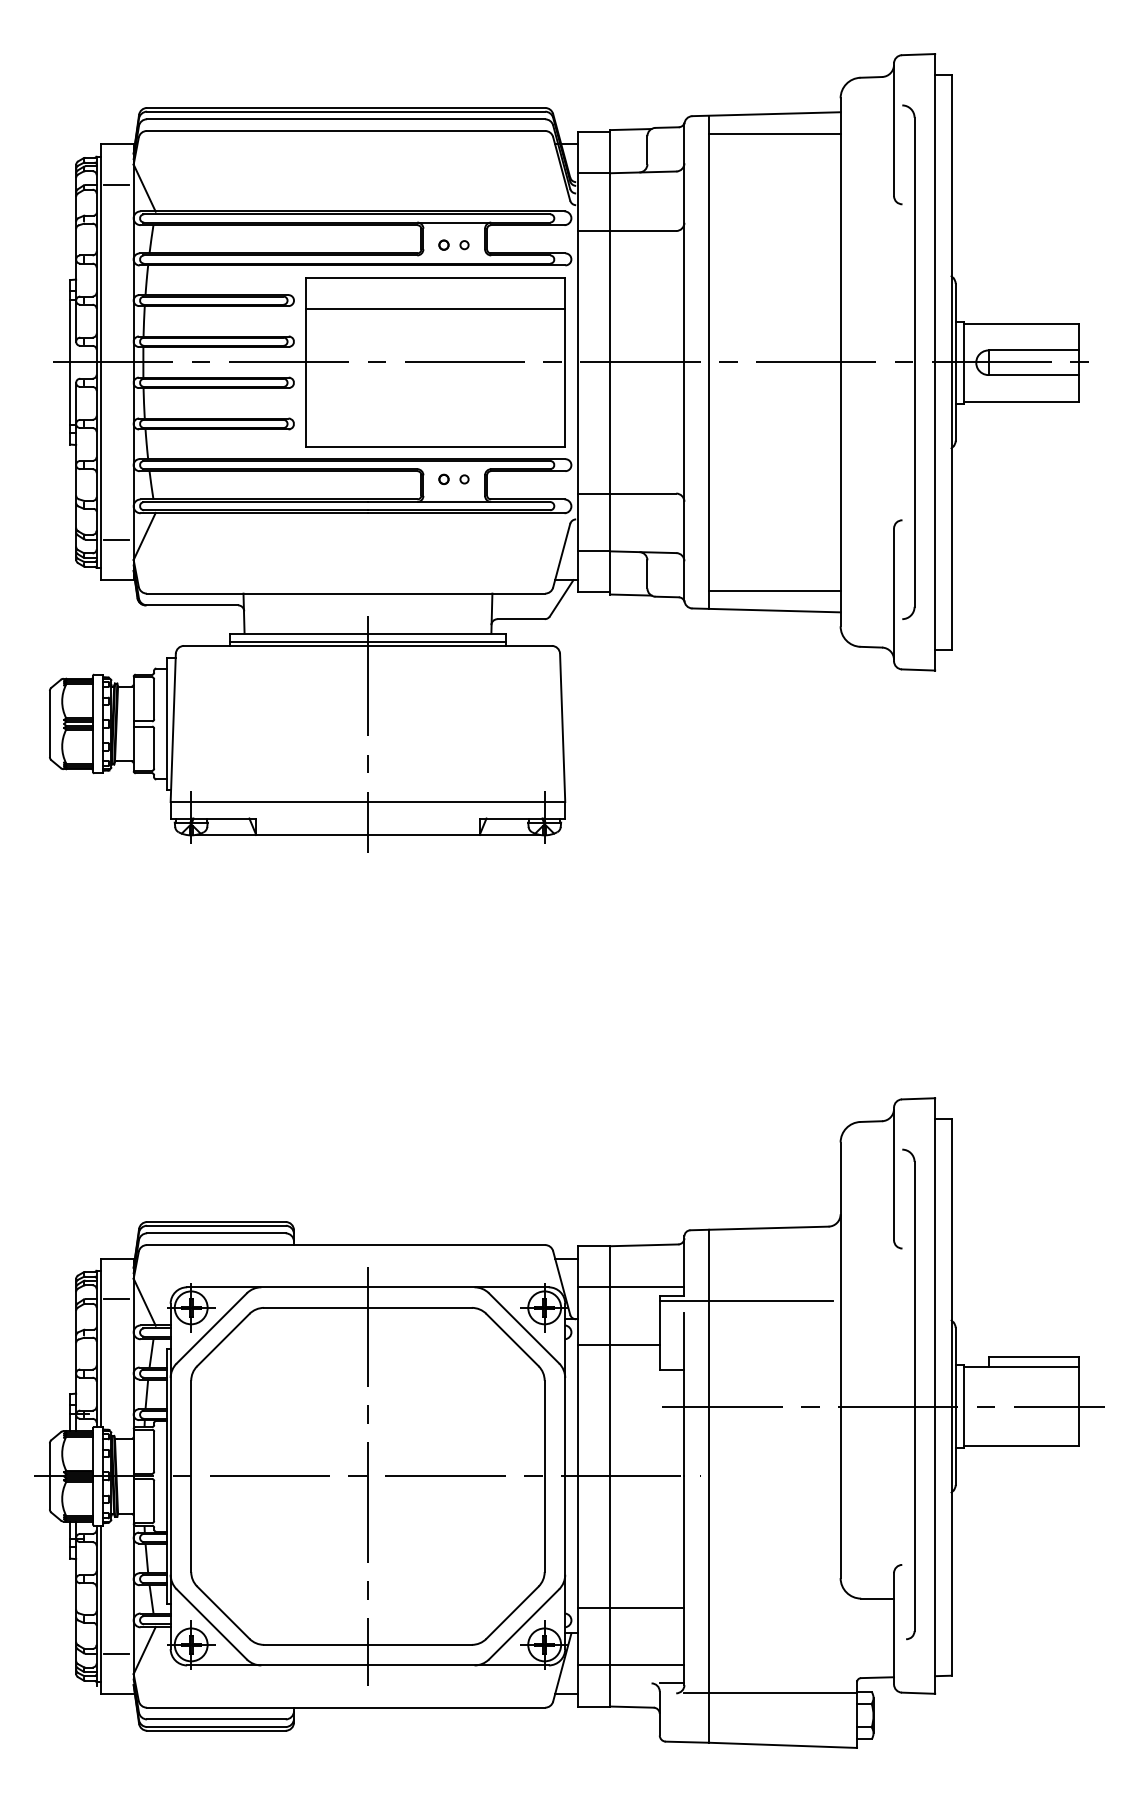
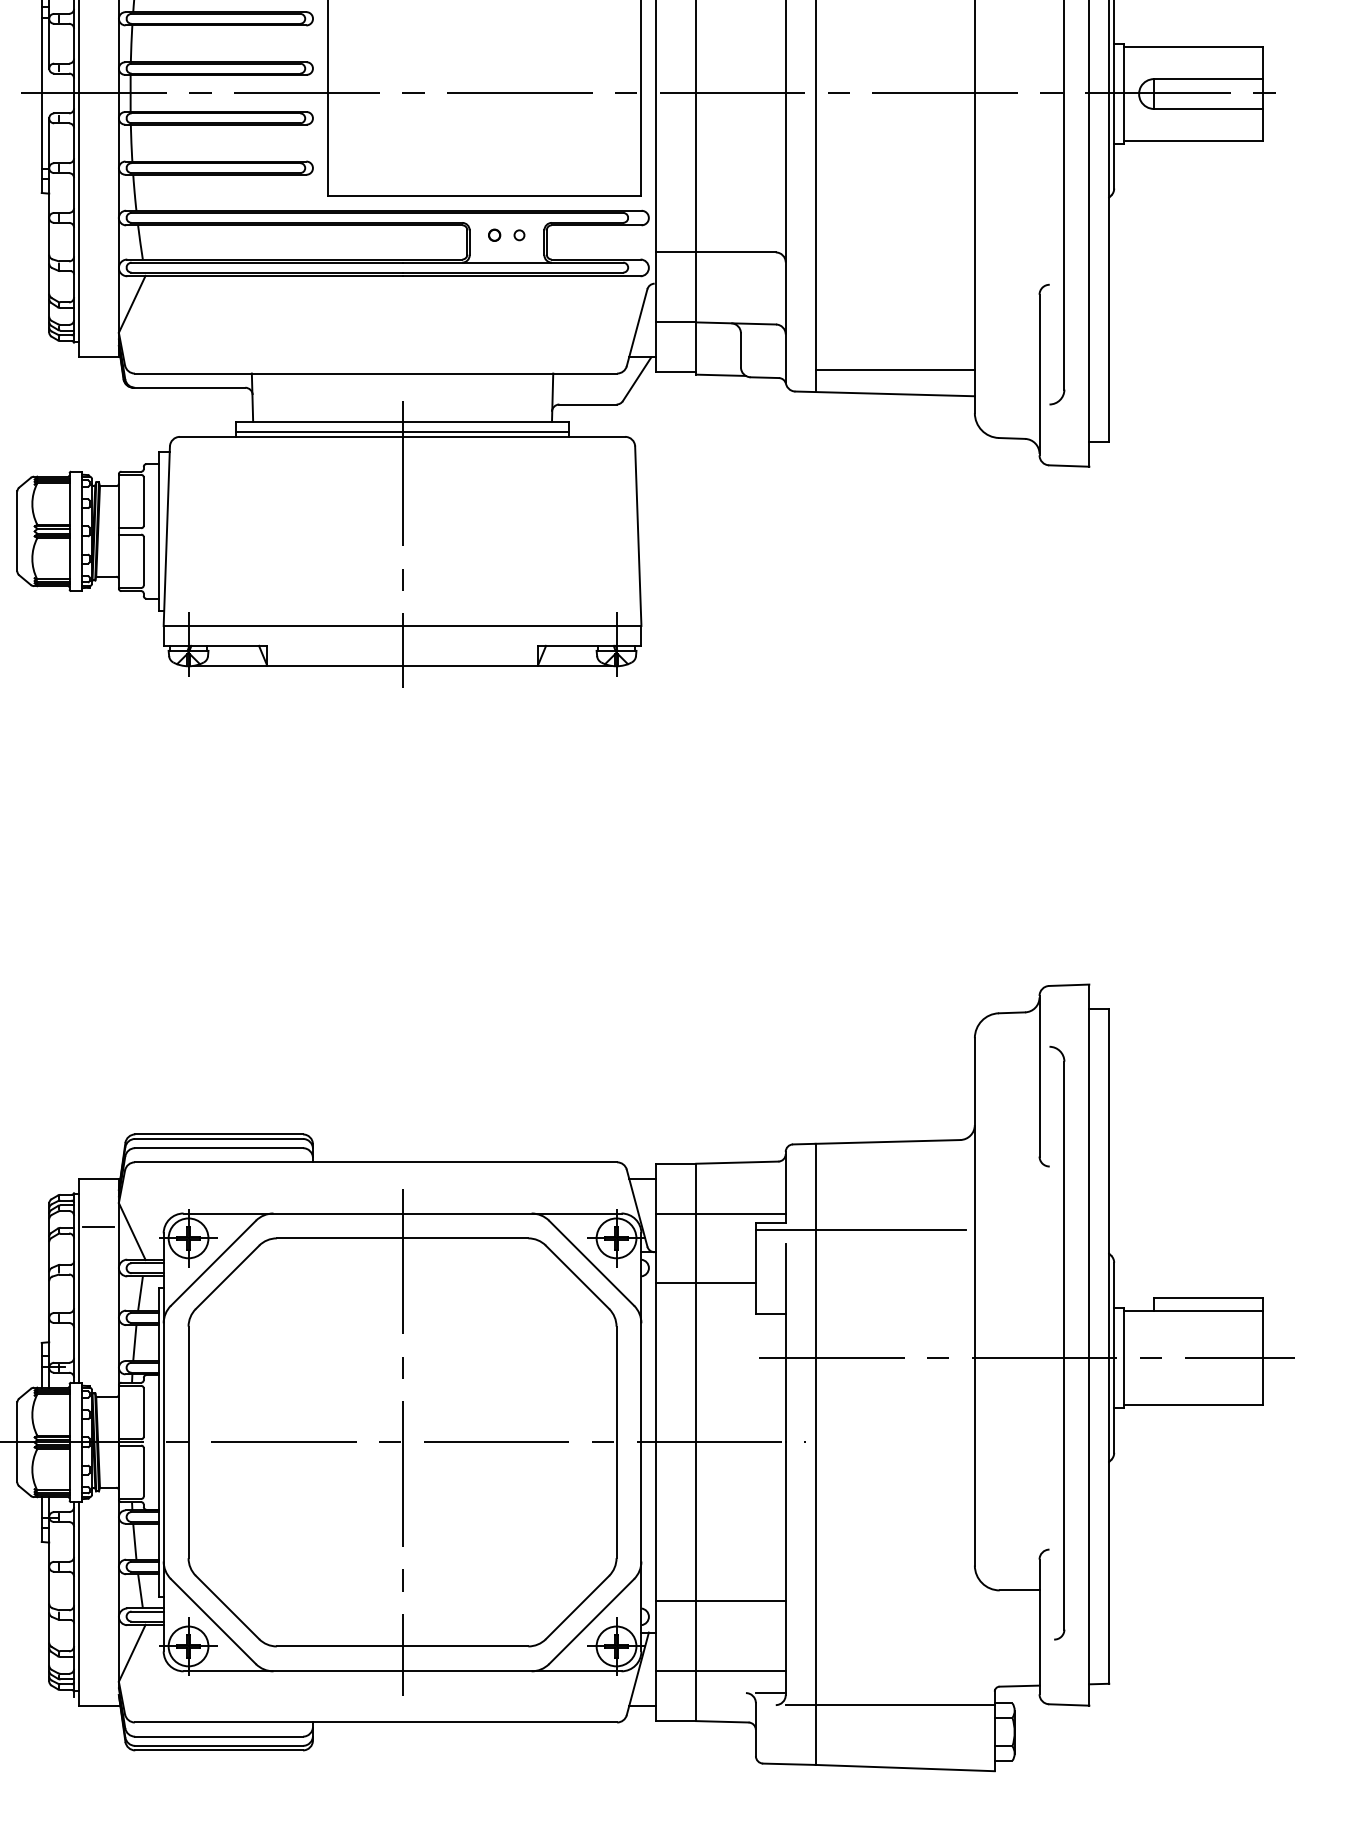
line: (435, 308) -> (484, 28), removed
line: (116, 539) -> (98, 308), removed
line: (116, 1653) -> (98, 1656), removed

